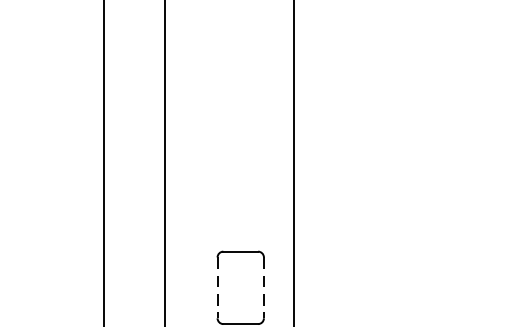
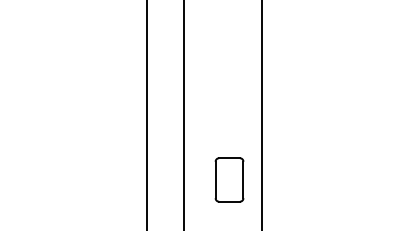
line: (217, 288) -> (215, 180), dashed -> solid
line: (263, 288) -> (243, 180), dashed -> solid

